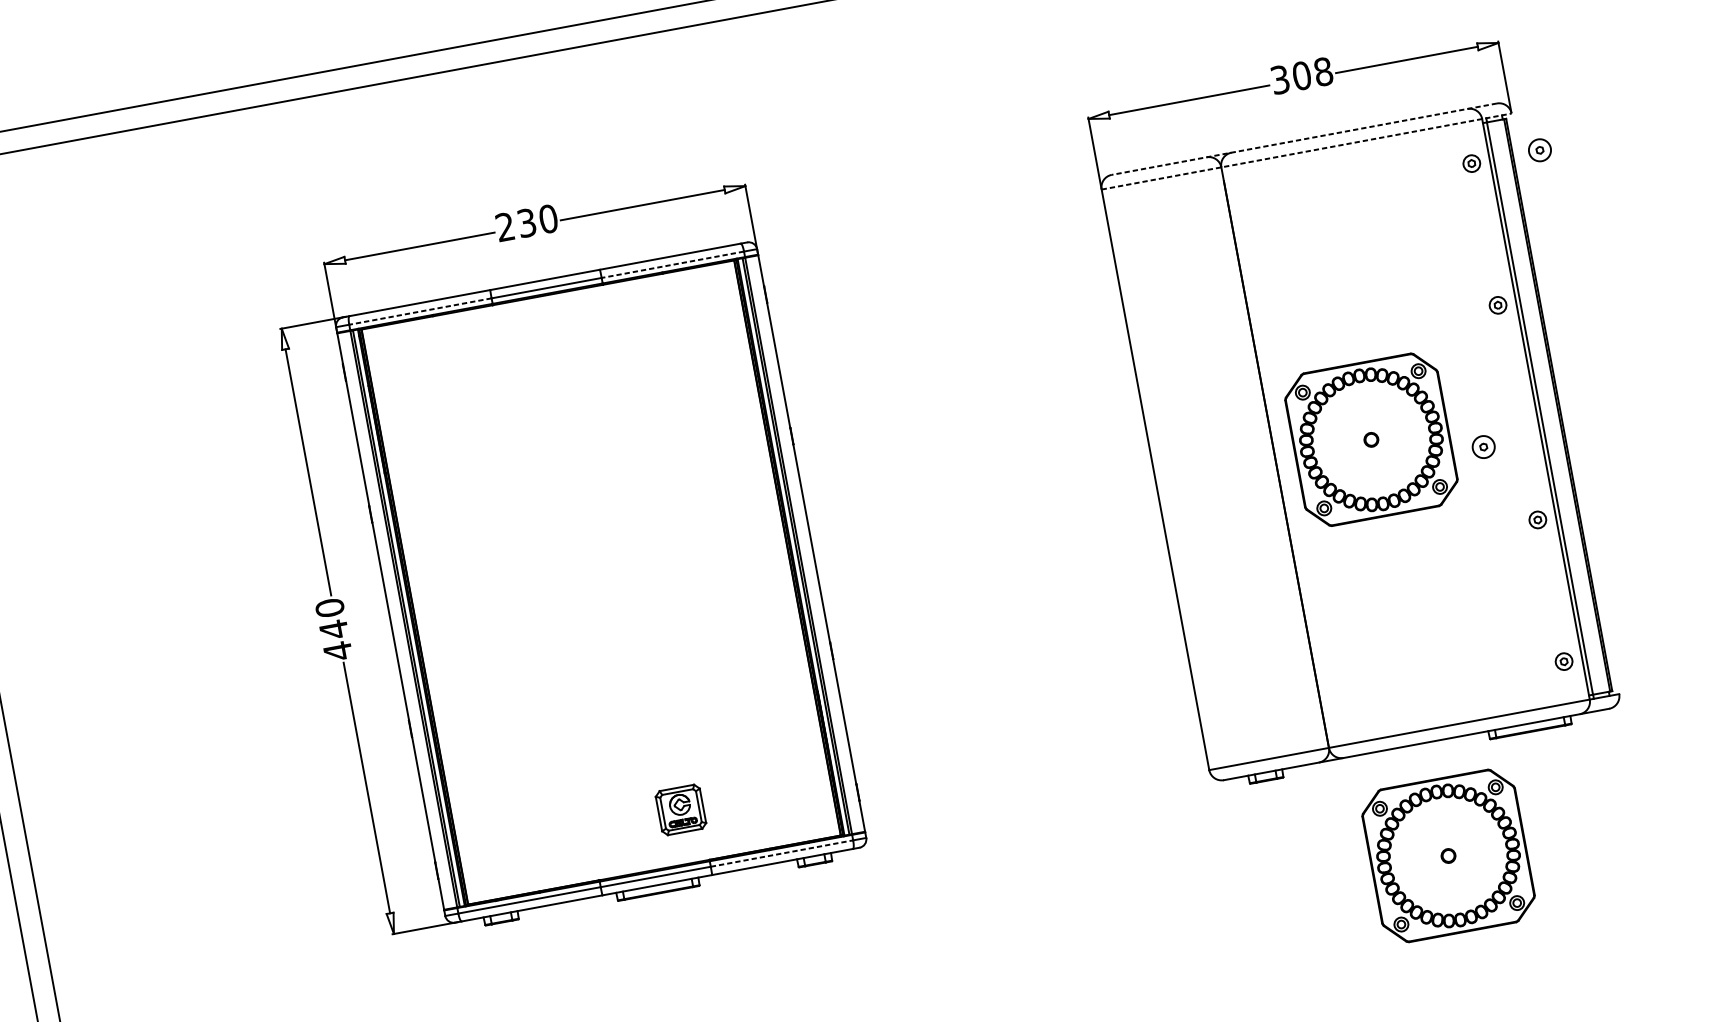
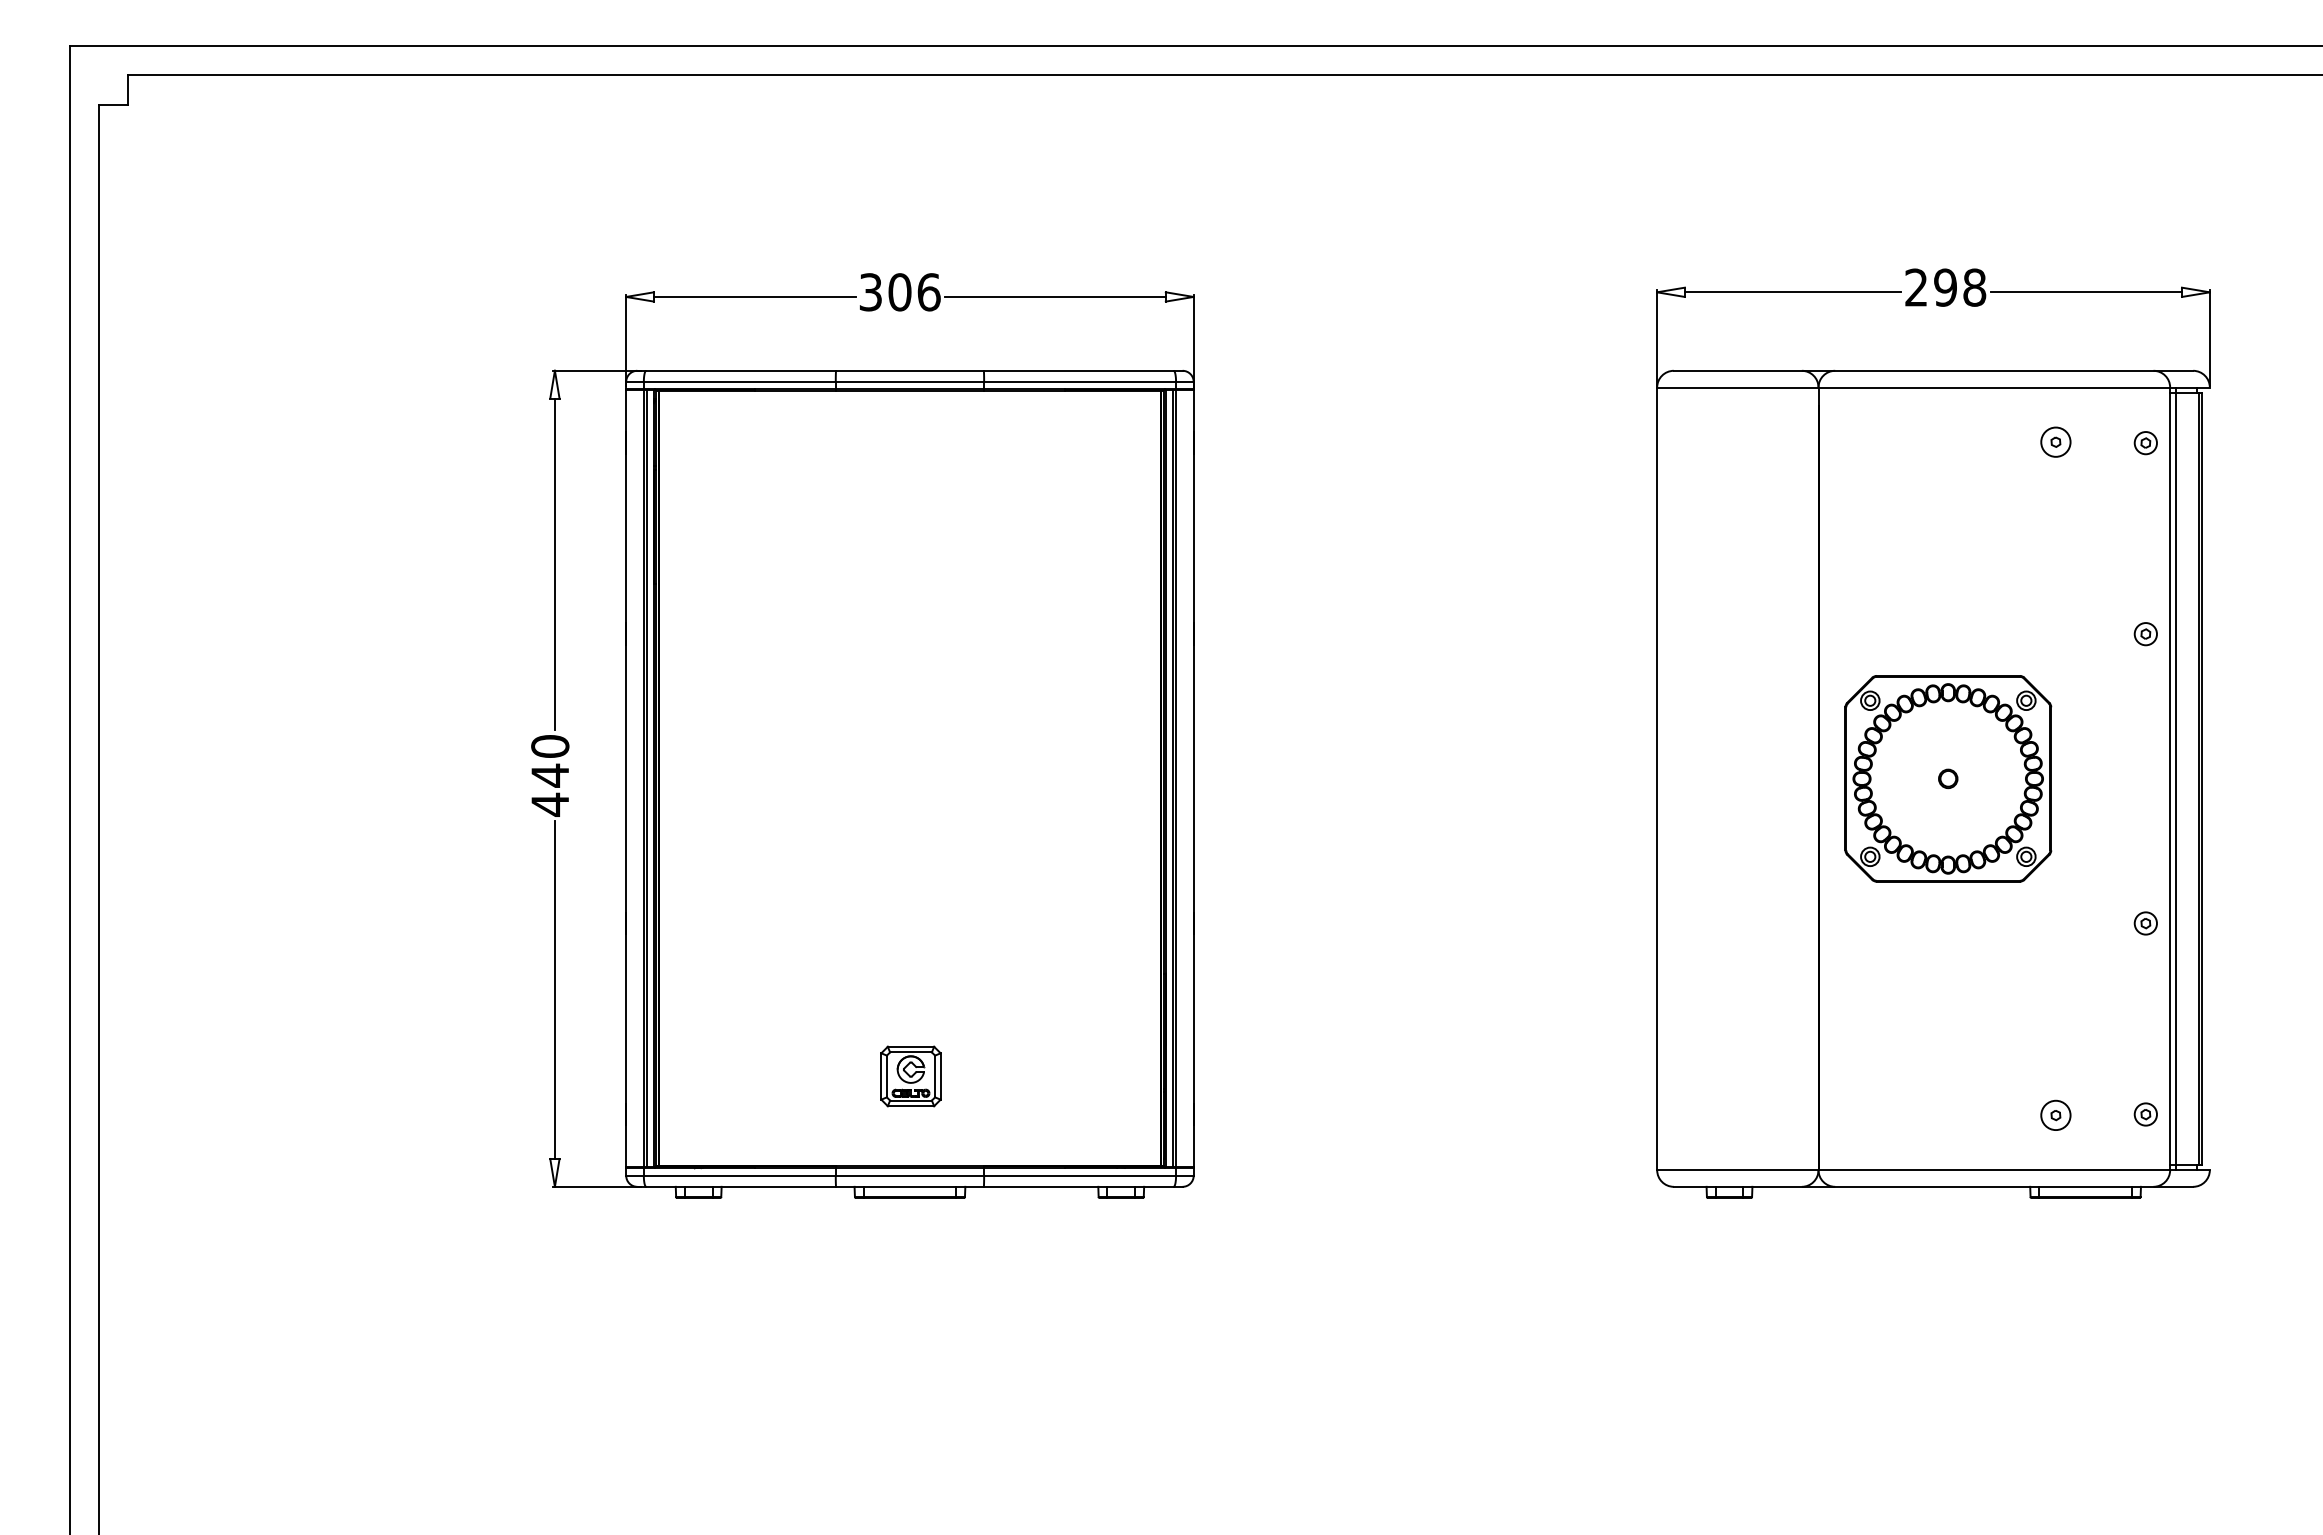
text: (1291, 77) -> (1931, 287), 308 -> 298
line: (1304, 138) -> (1933, 370), dashed -> solid
part: (1539, 149) -> (2055, 441), moved
line: (1307, 151) -> (1934, 387), dashed -> solid
text: (526, 223) -> (899, 292), 230 -> 306
line: (673, 264) -> (1080, 381), dashed -> solid
line: (420, 311) -> (739, 381), dashed -> solid
part: (1483, 446) -> (2055, 1114), moved
part: (680, 810) -> (910, 1076), moved
line: (782, 853) -> (1080, 1175), dashed -> solid
part: (1448, 855) -> (1948, 1339), removed

